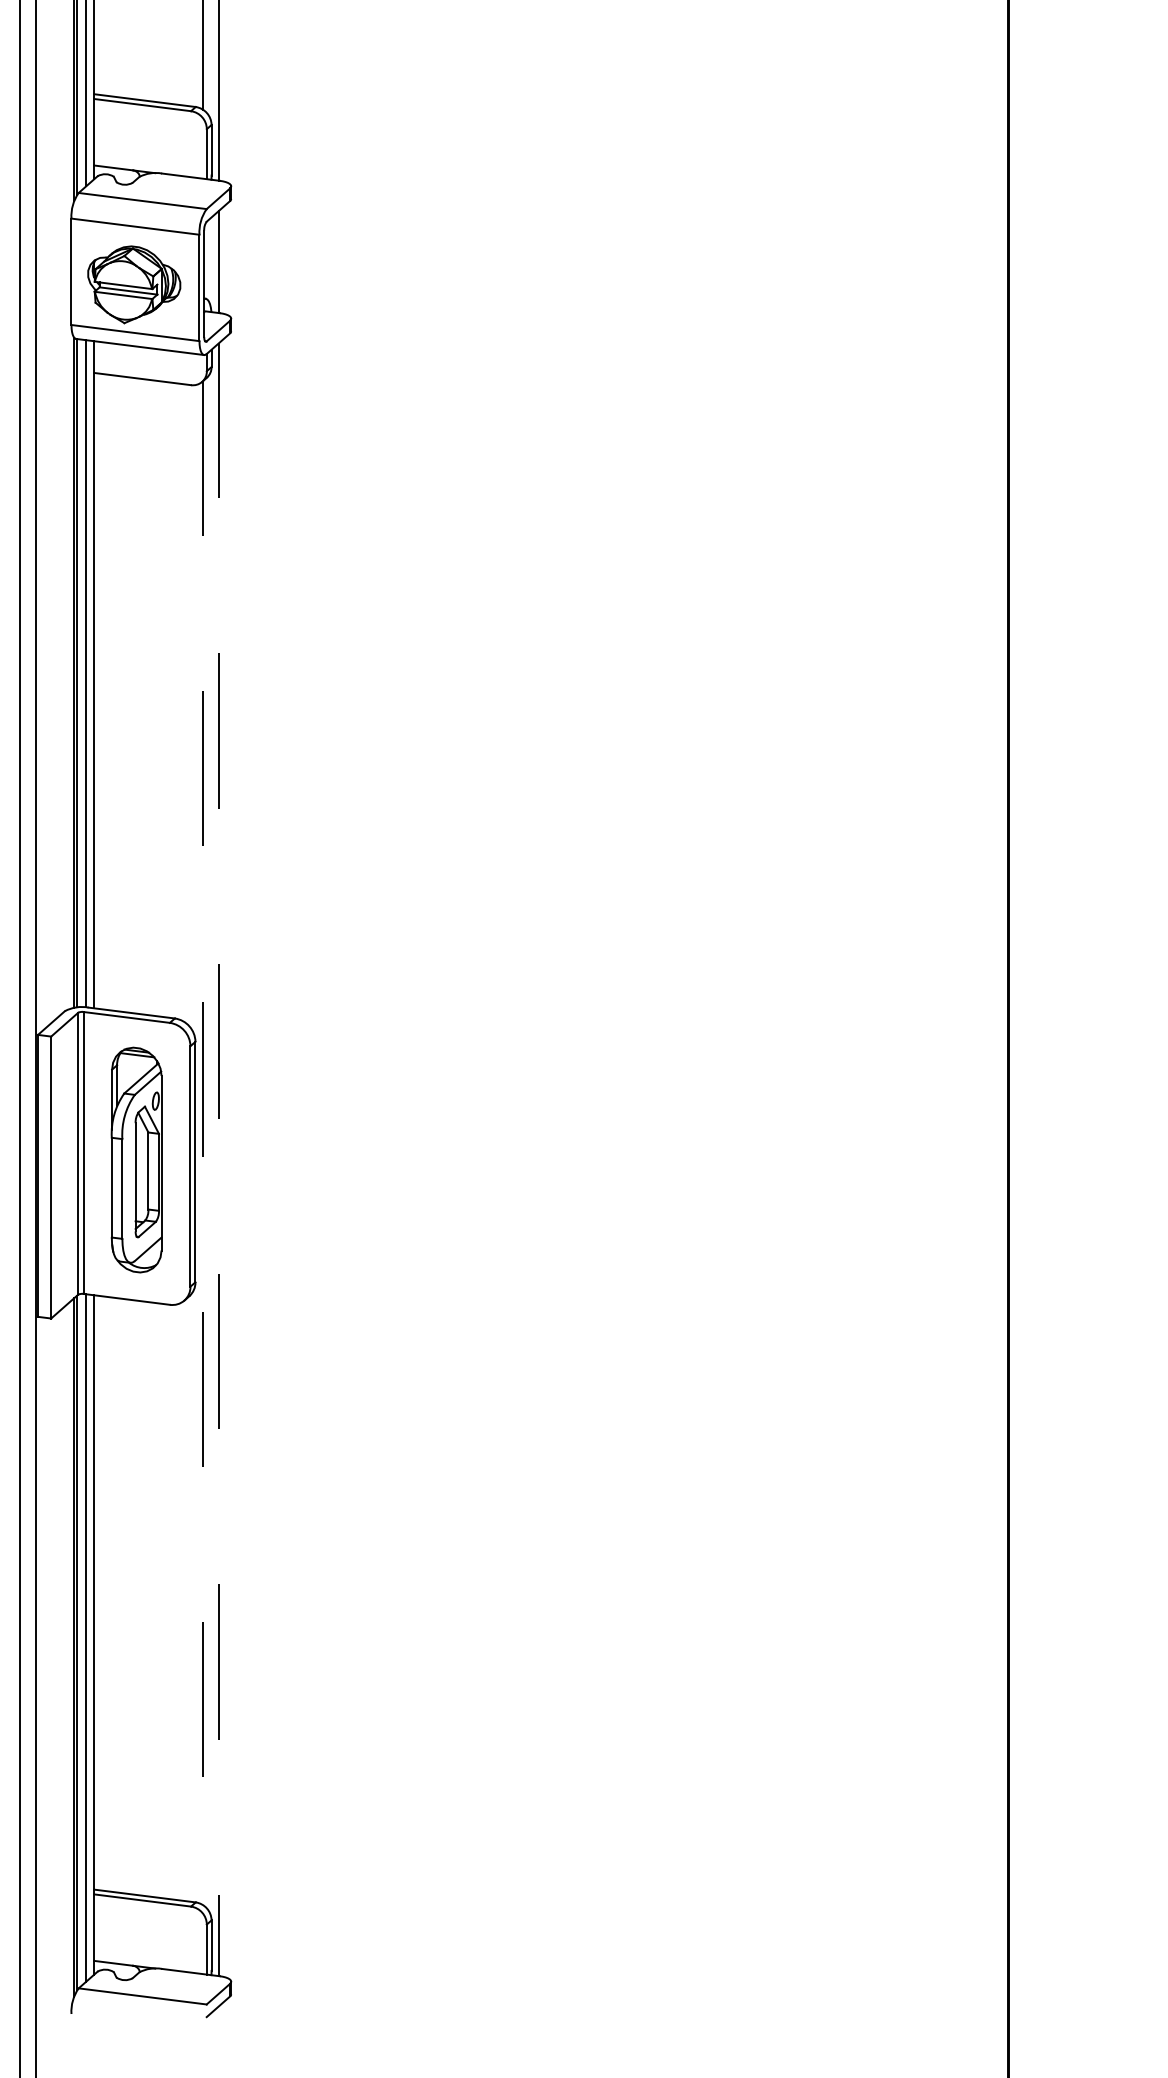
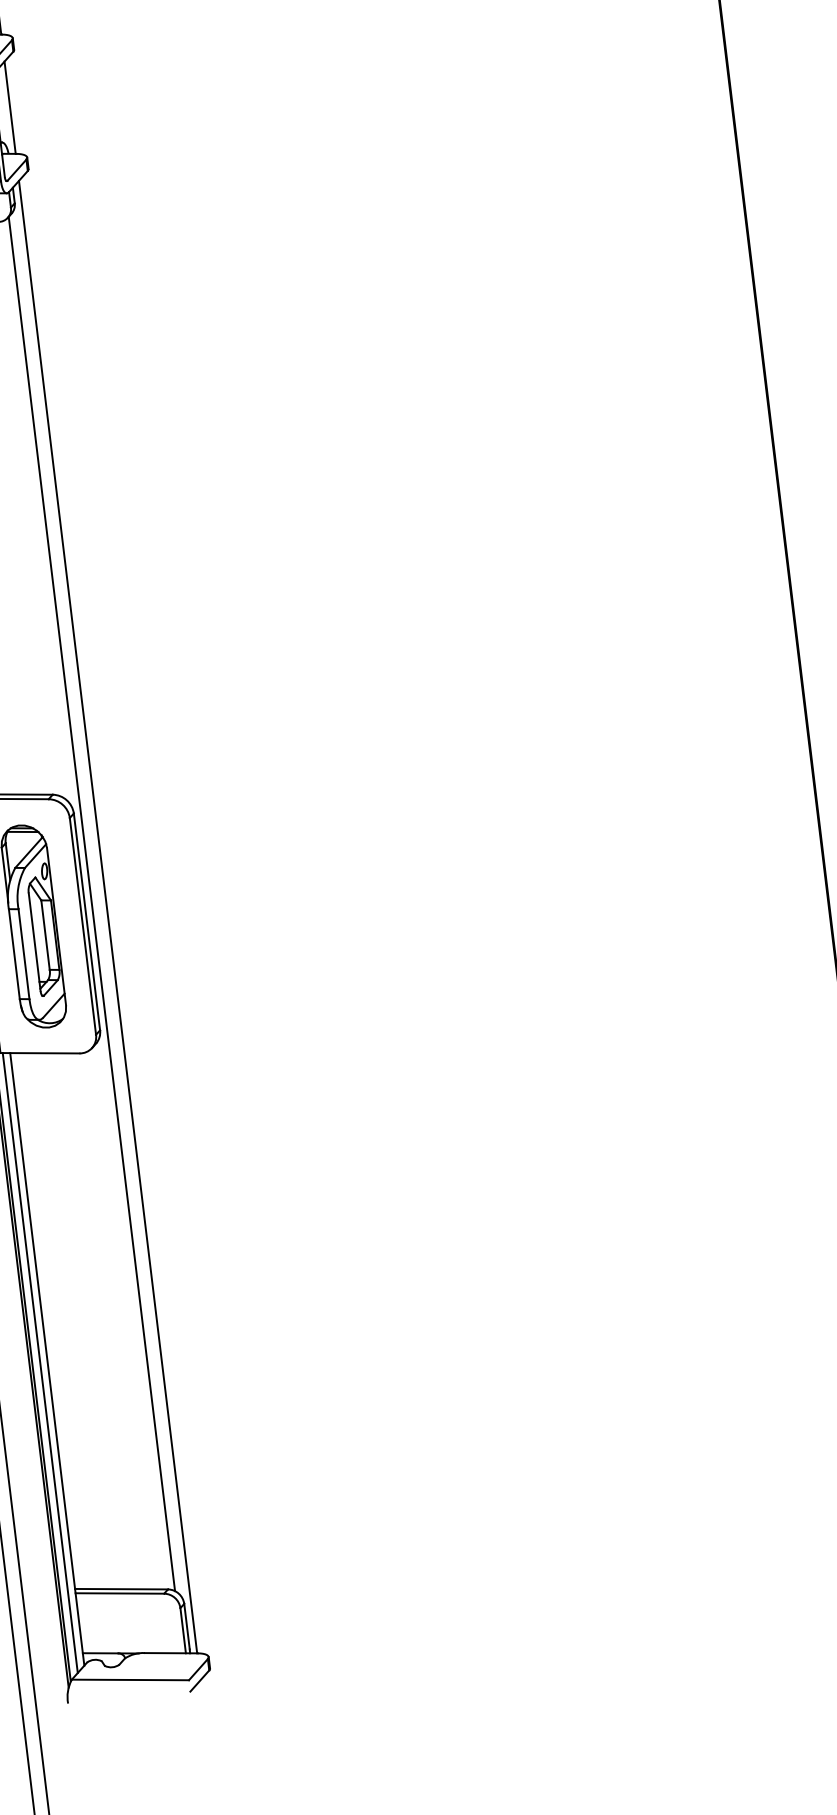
line: (203, 1143) -> (92, 904), dashed -> solid
line: (219, 1159) -> (108, 917), dashed -> solid

